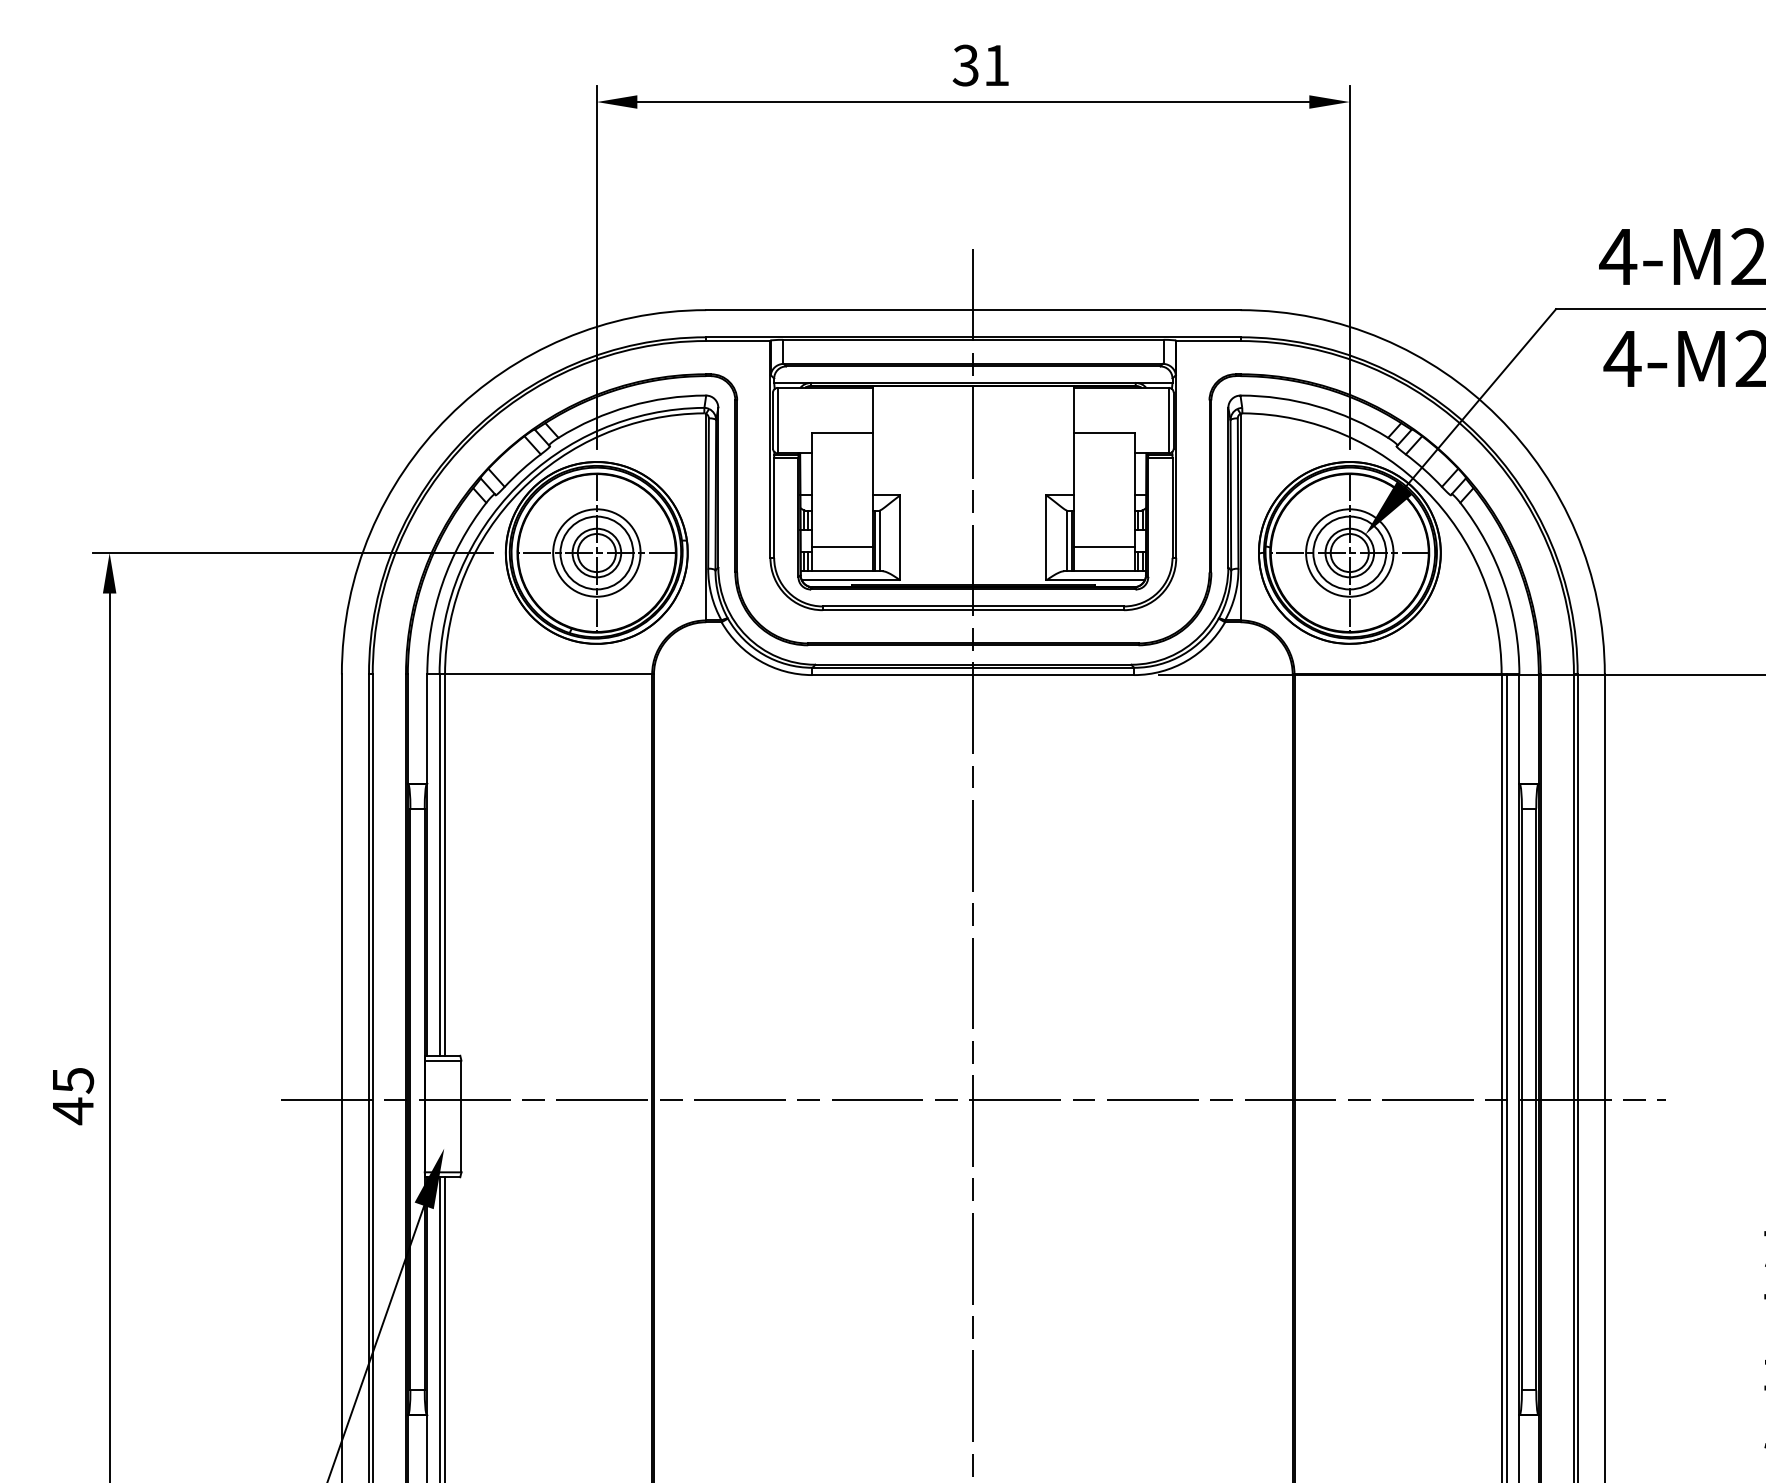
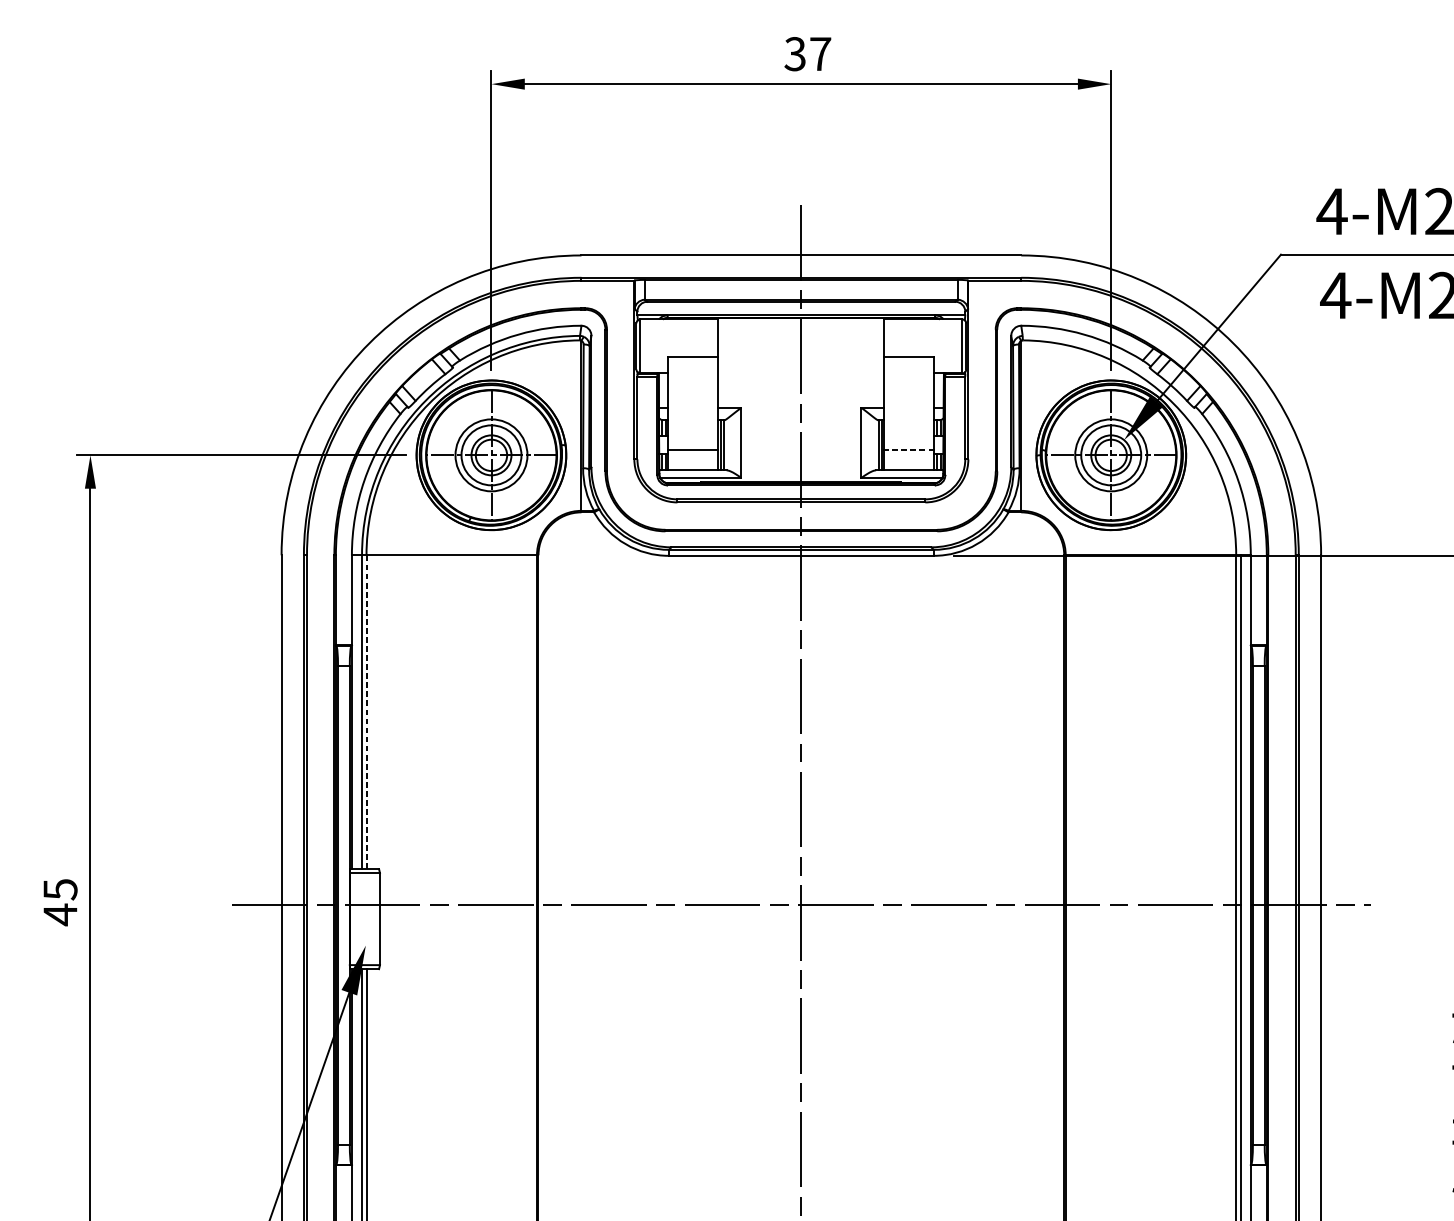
text: (996, 65) -> (820, 54), 31 -> 37
line: (1104, 546) -> (909, 449), solid -> dashed
line: (445, 865) -> (366, 712), solid -> dashed

